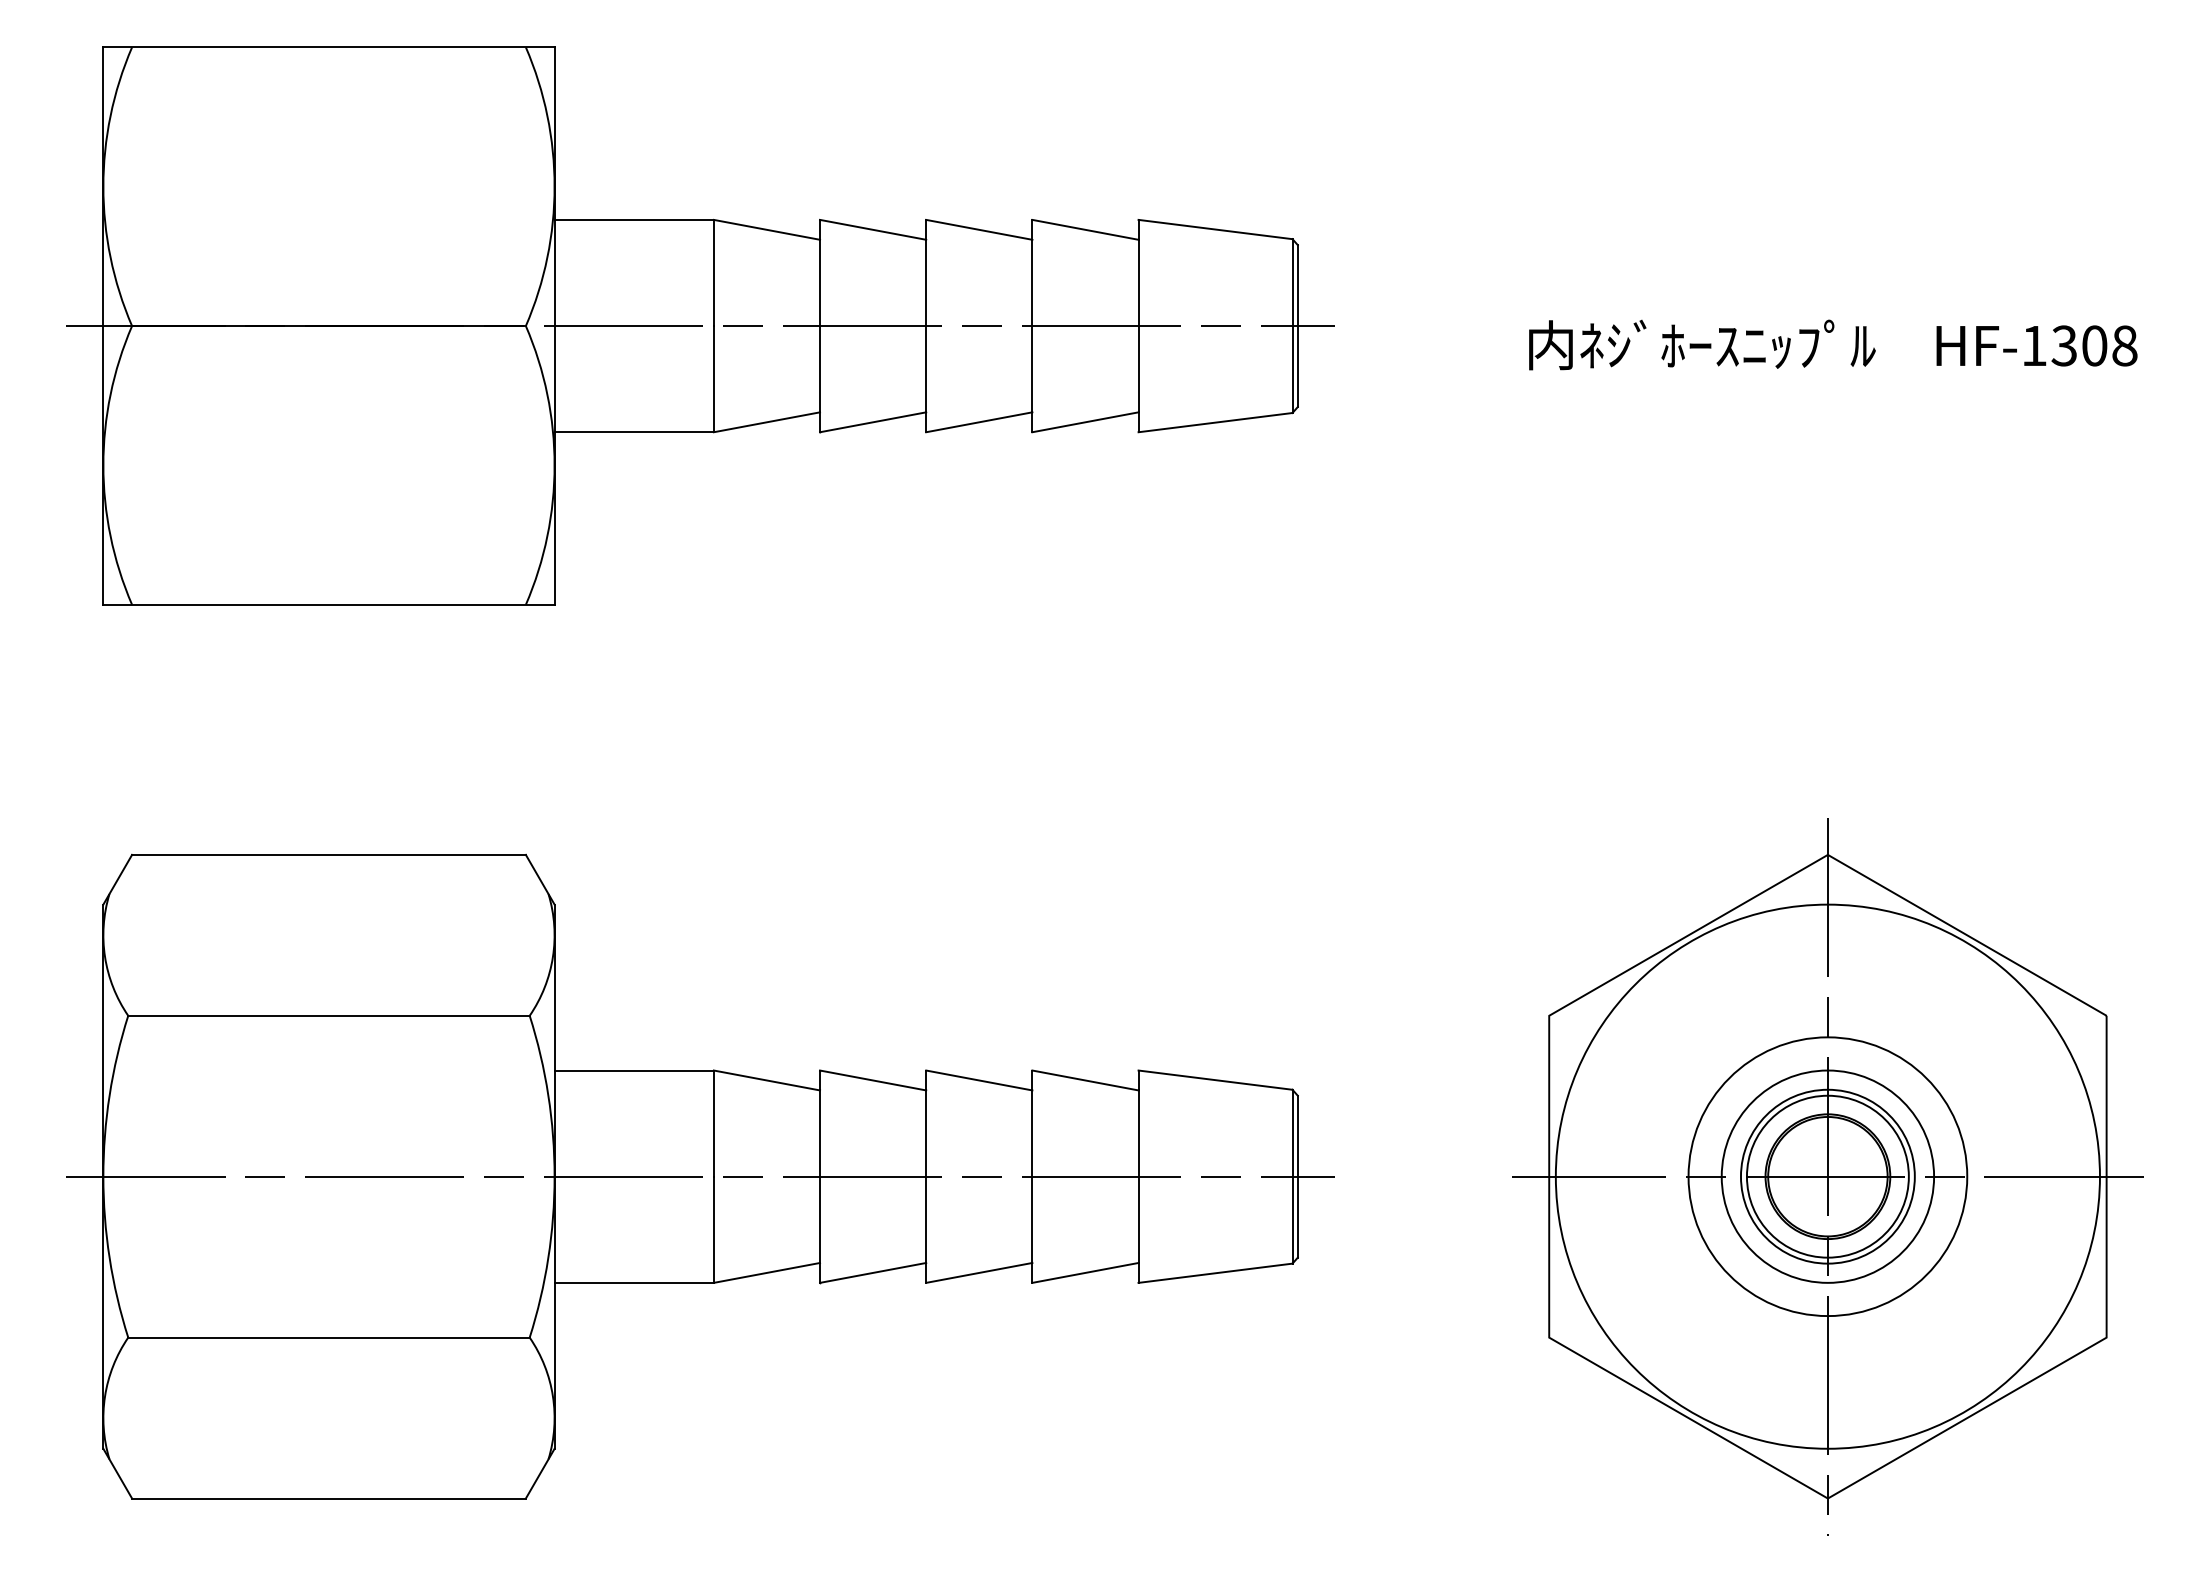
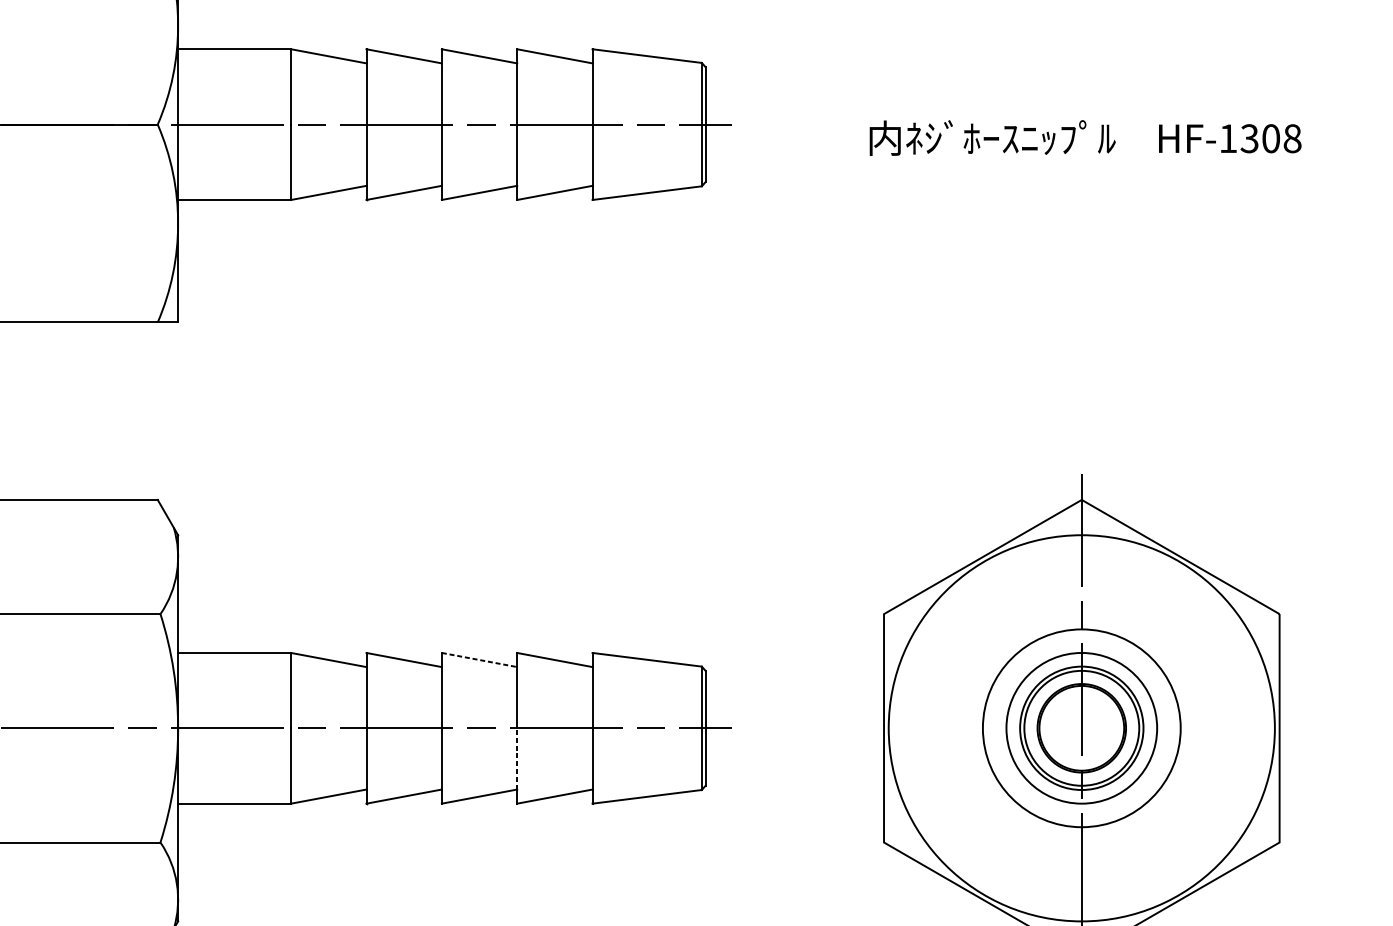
line: (979, 1080) -> (479, 660), solid -> dashed
line: (1827, 1176) -> (1081, 728), removed
line: (1032, 1219) -> (517, 758), solid -> dashed

